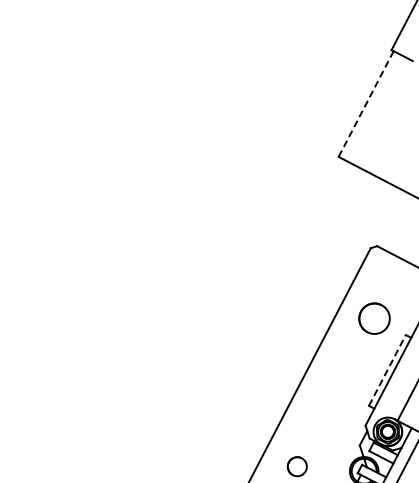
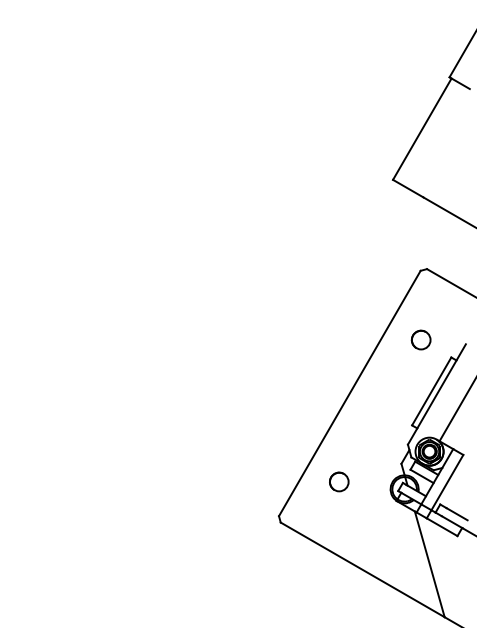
line: (366, 104) -> (422, 129), dashed -> solid
part: (373, 318) -> (420, 339), size x0.62
line: (387, 370) -> (431, 391), dashed -> solid

